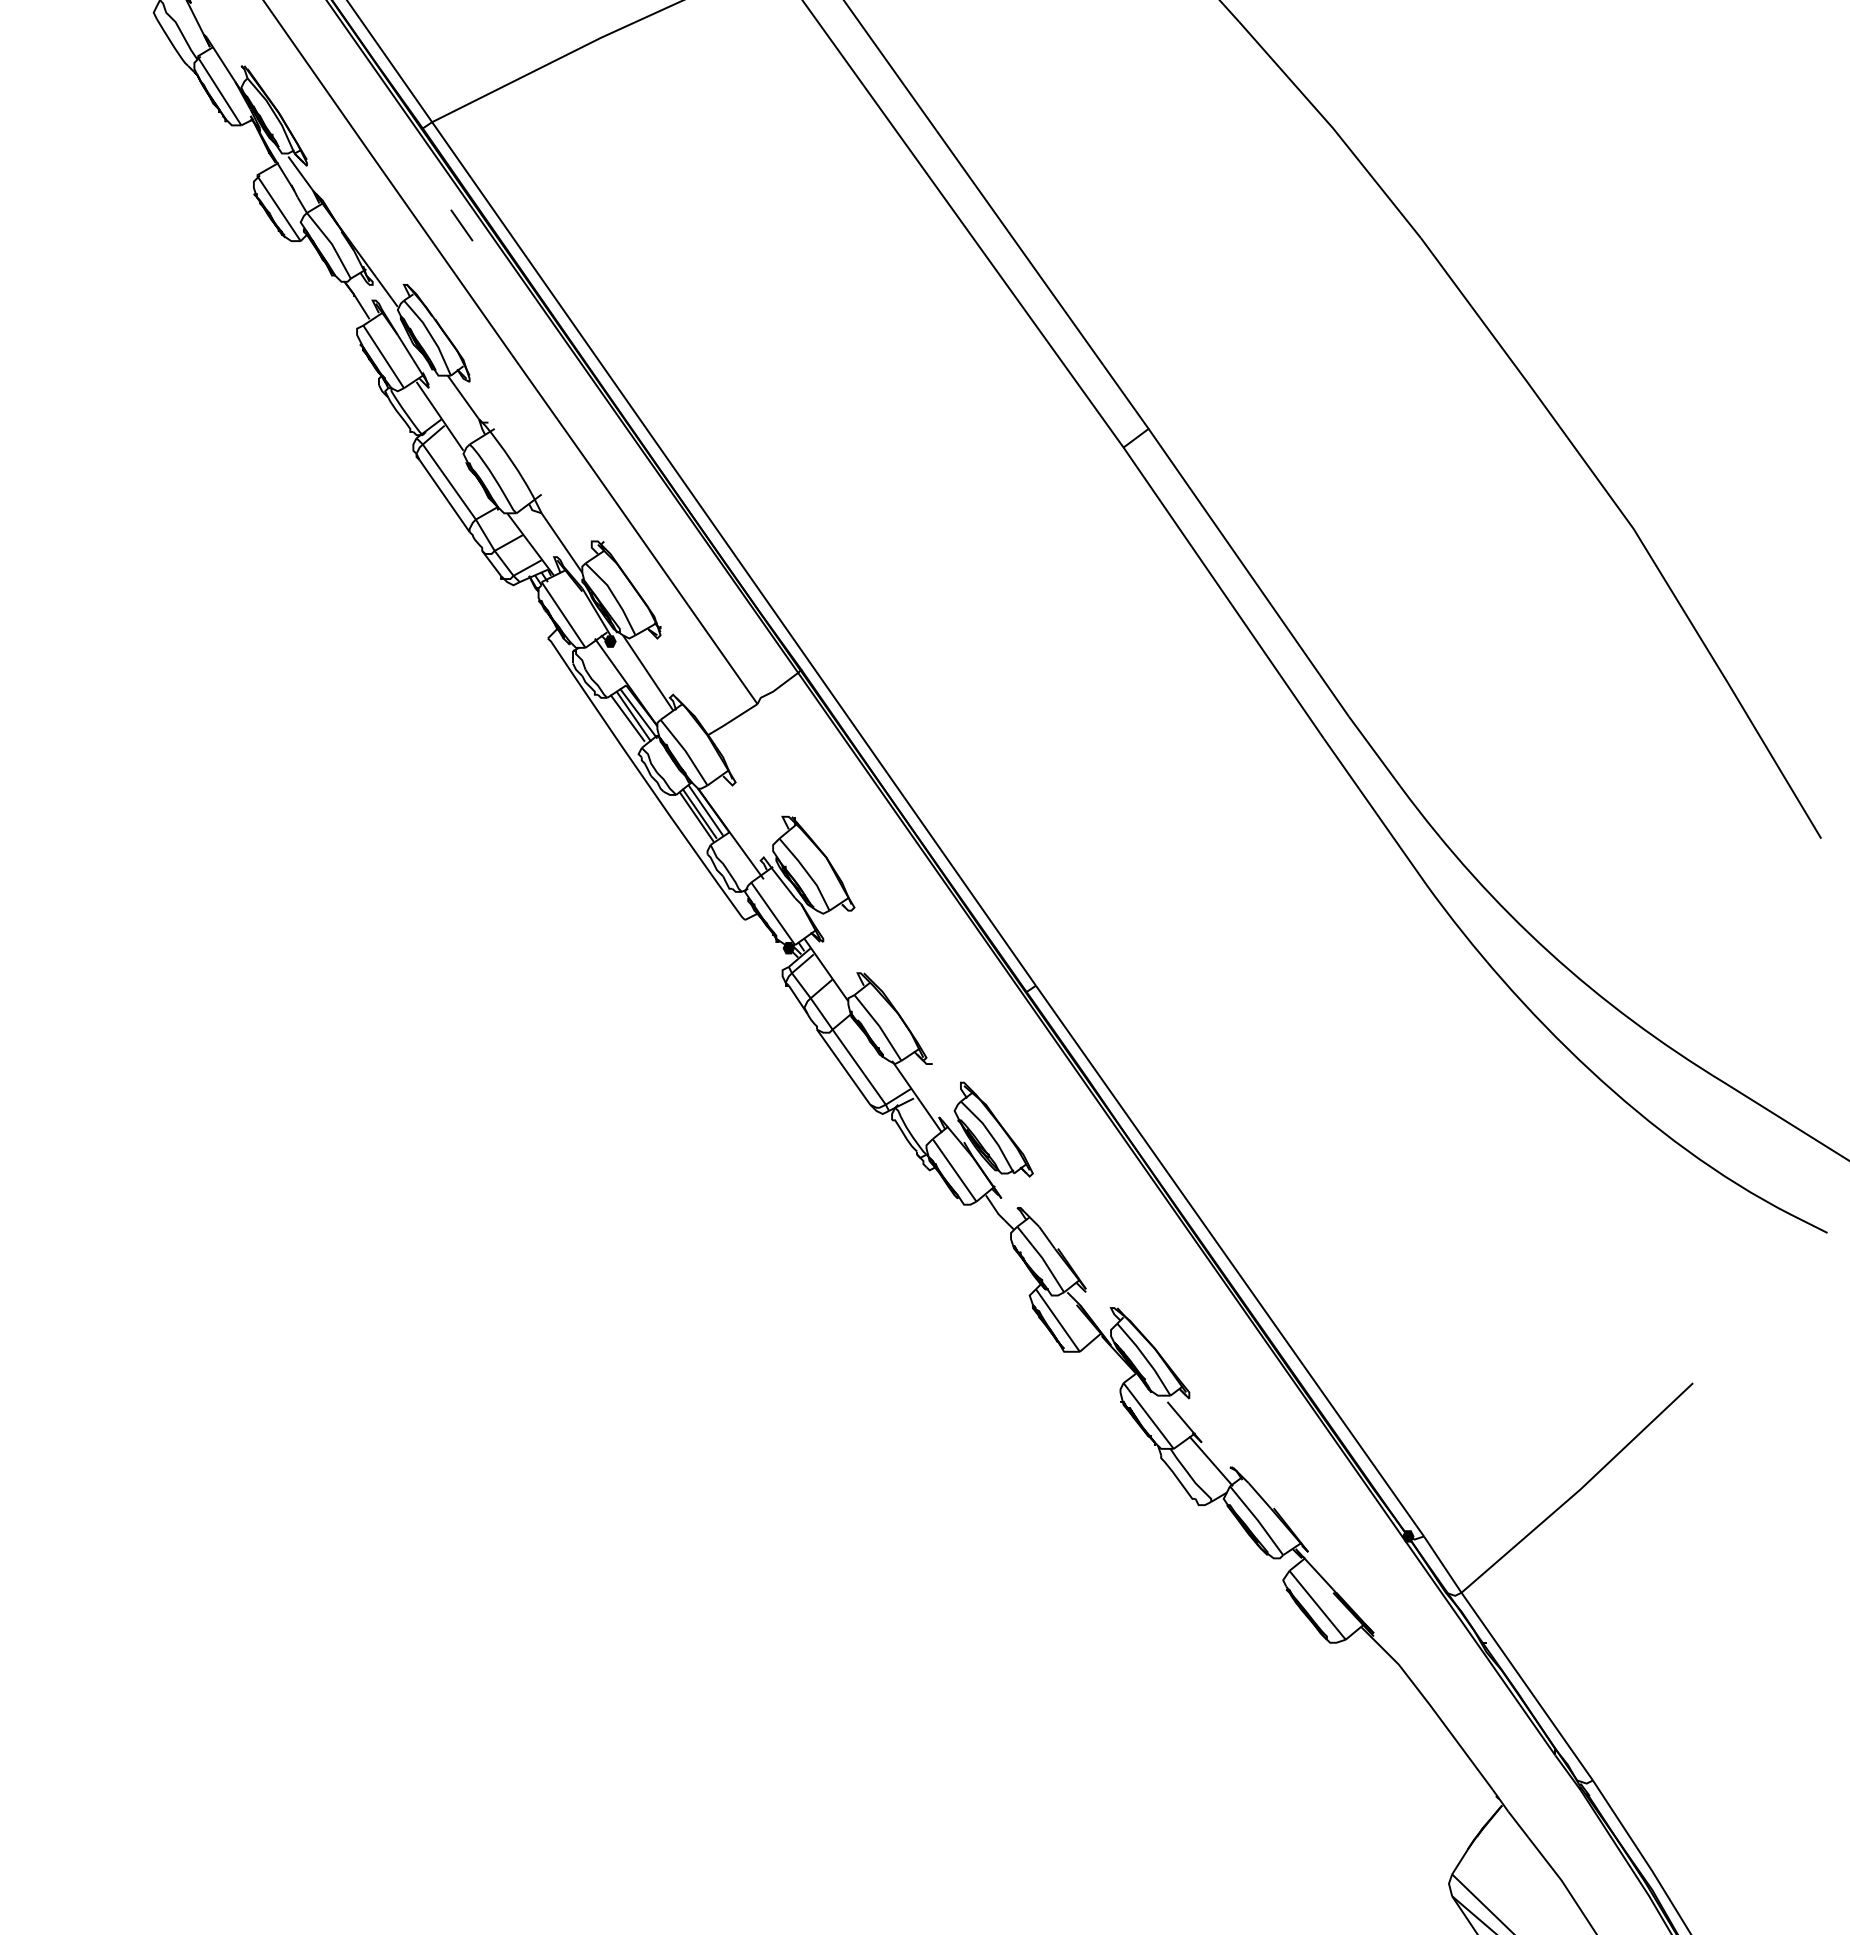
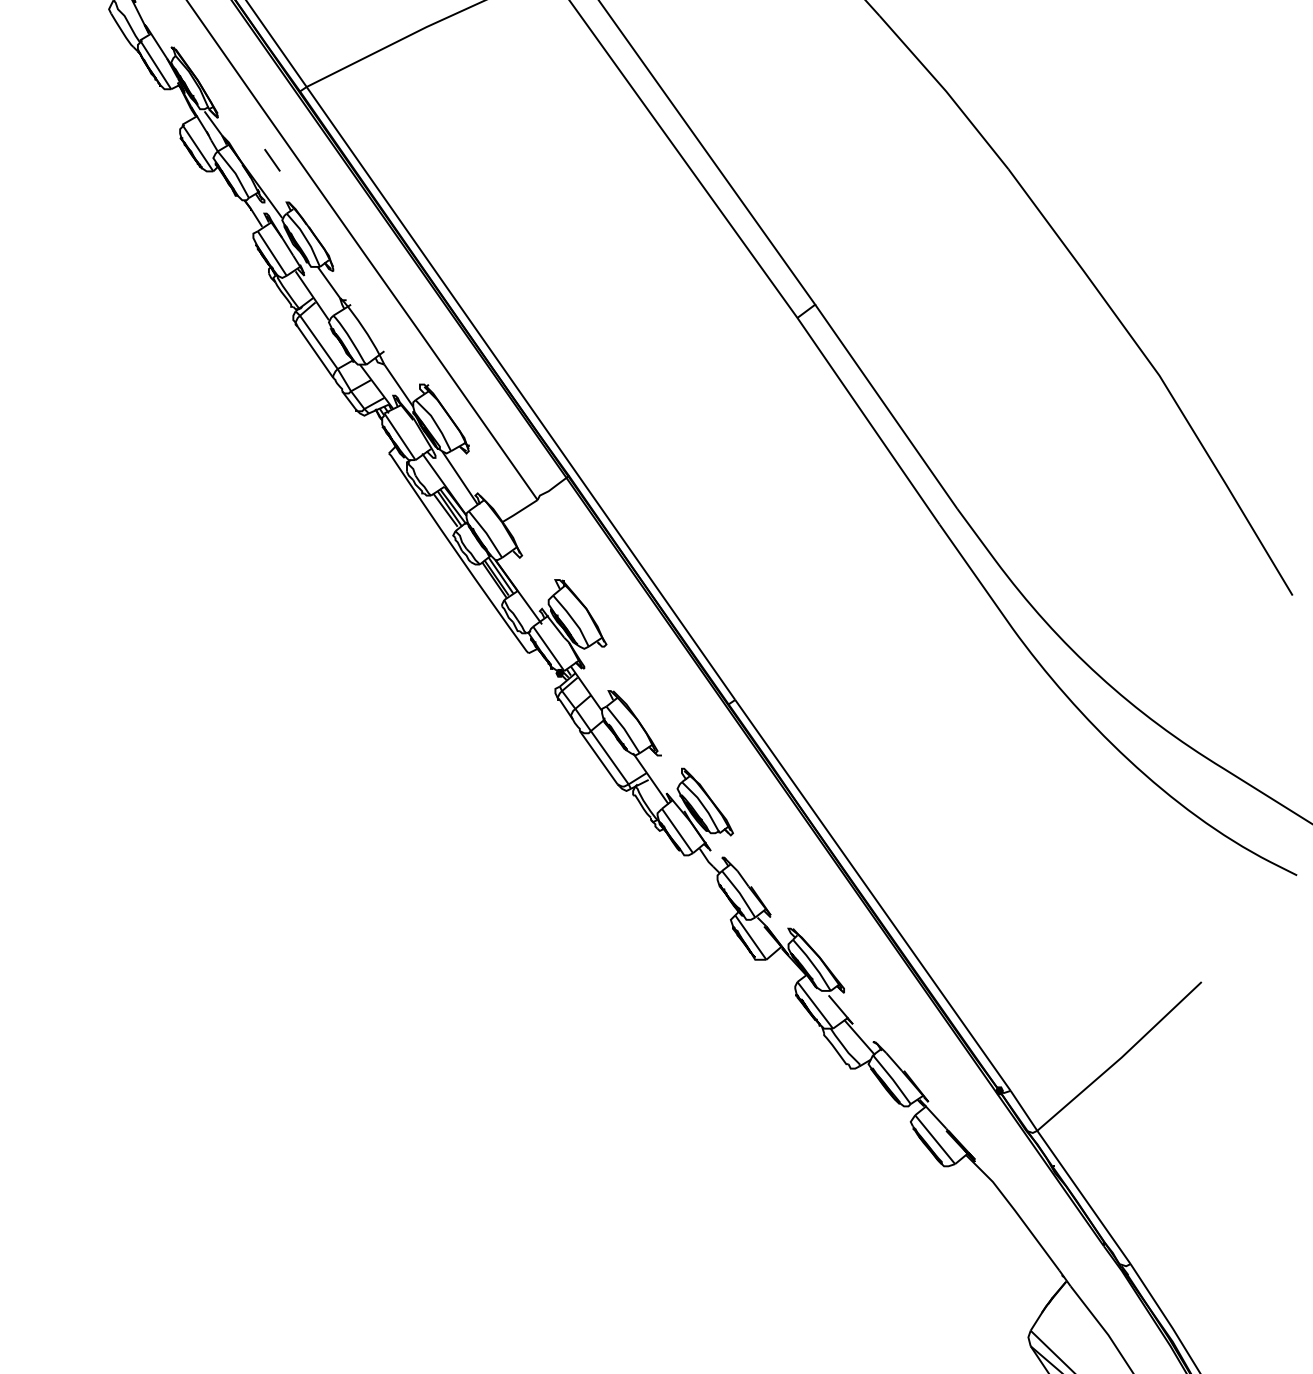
line: (461, 225) -> (272, 160), moved
fill: (610, 641) -> (433, 455), removed

